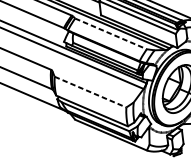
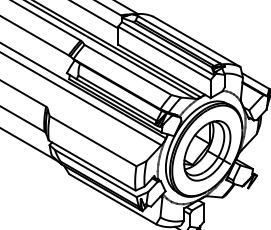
line: (111, 34) -> (128, 70), dashed -> solid
line: (90, 92) -> (93, 141), dashed -> solid

